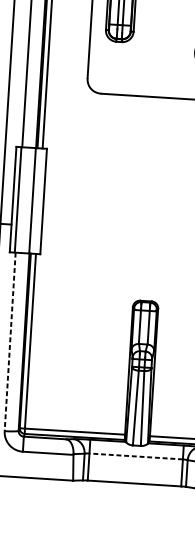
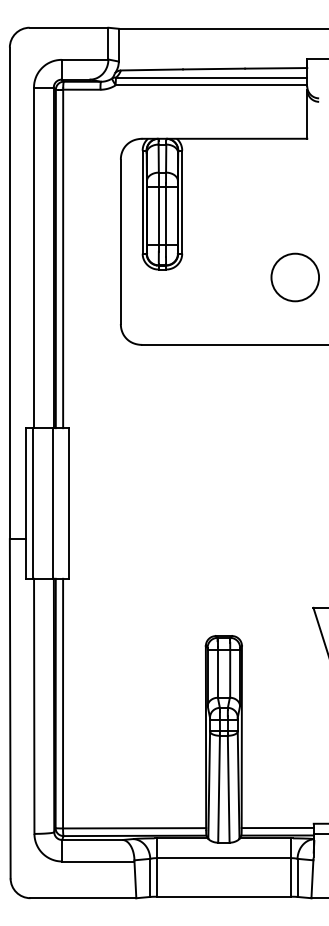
line: (10, 342) -> (34, 706), dashed -> solid
line: (135, 456) -> (223, 858), dashed -> solid

